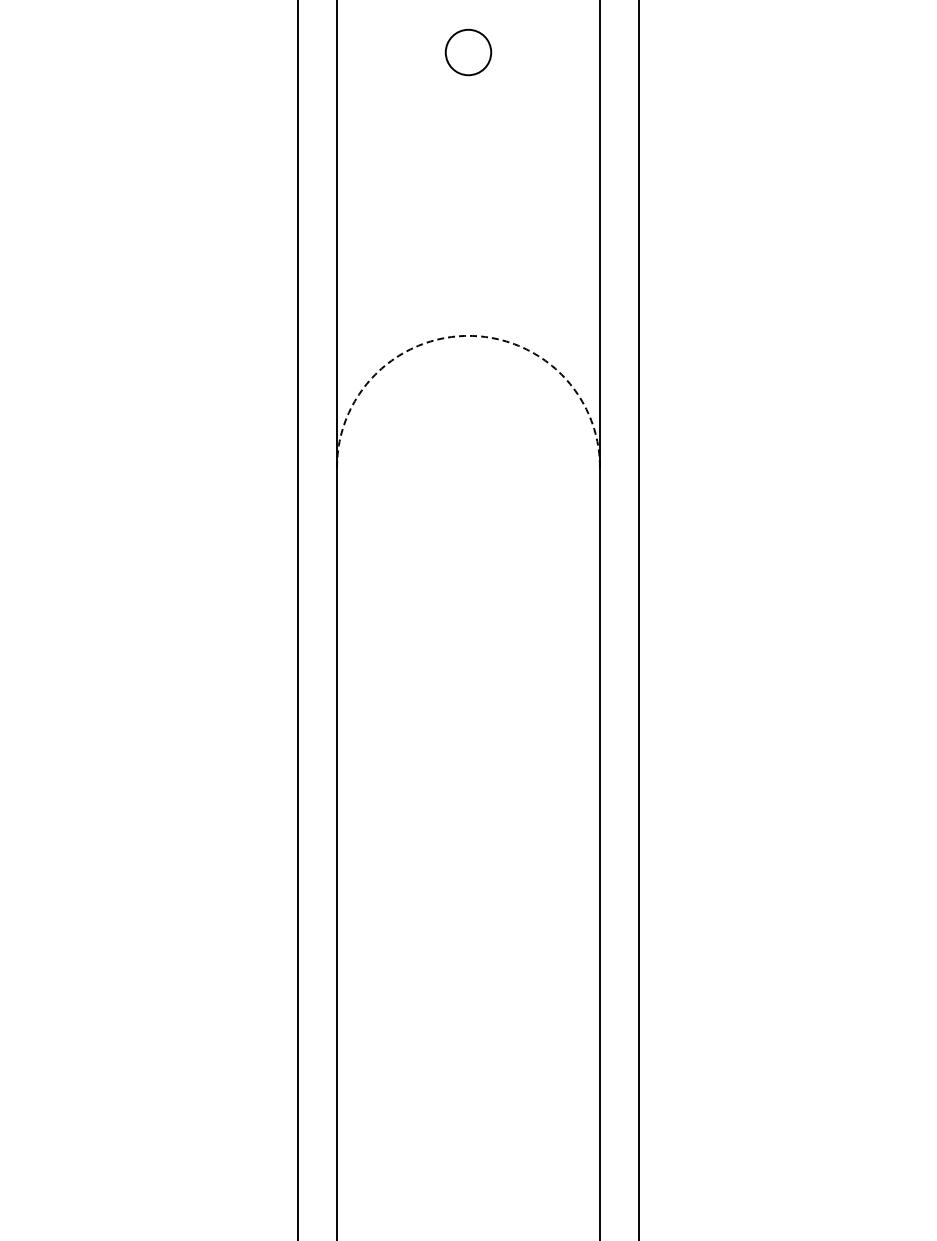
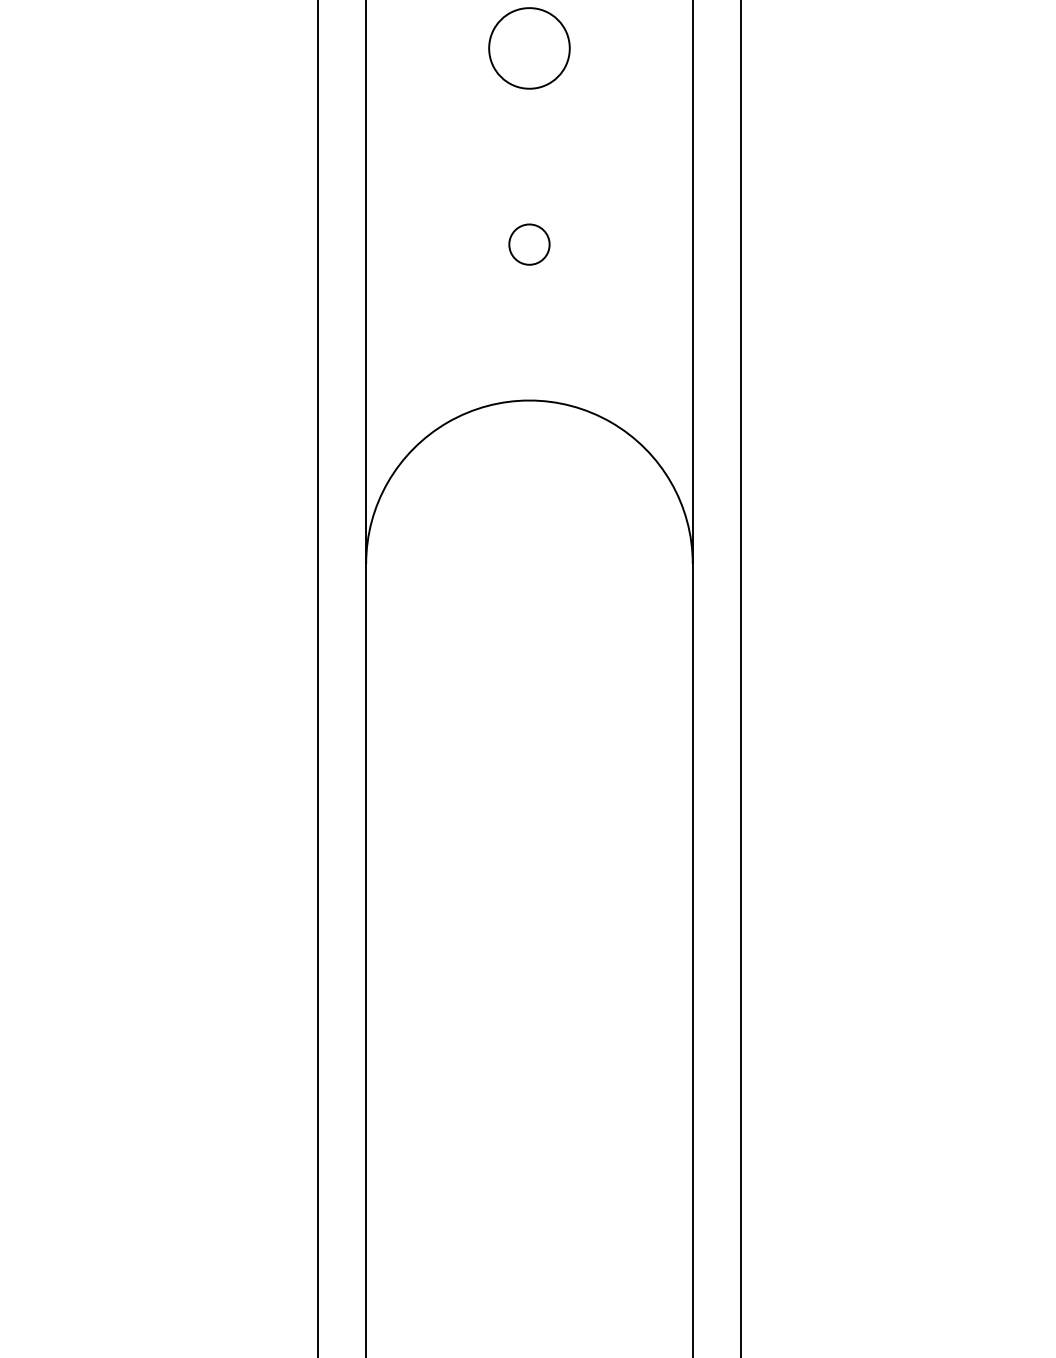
circle: (468, 52) -> (529, 48), size x1.43
circle: (468, 210) -> (529, 244), added
arc: (468, 335) -> (529, 400), dashed -> solid

